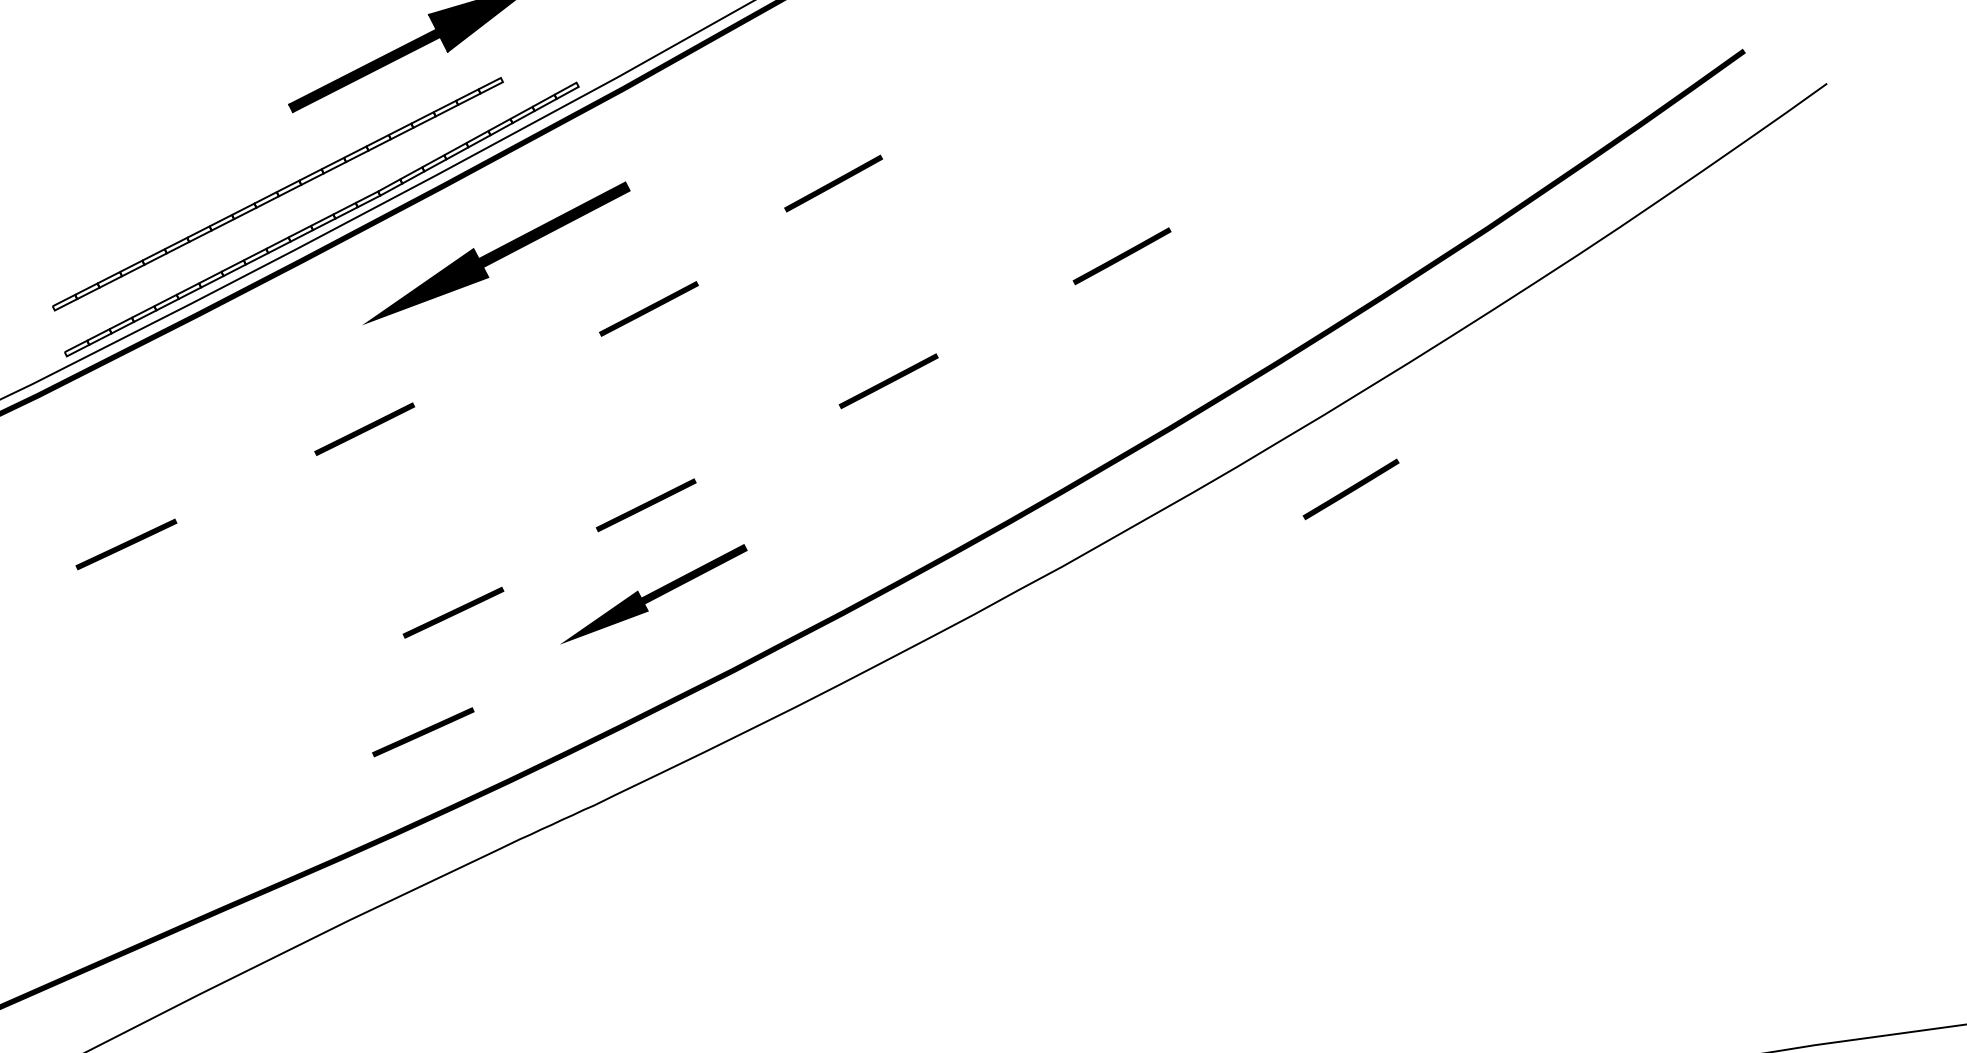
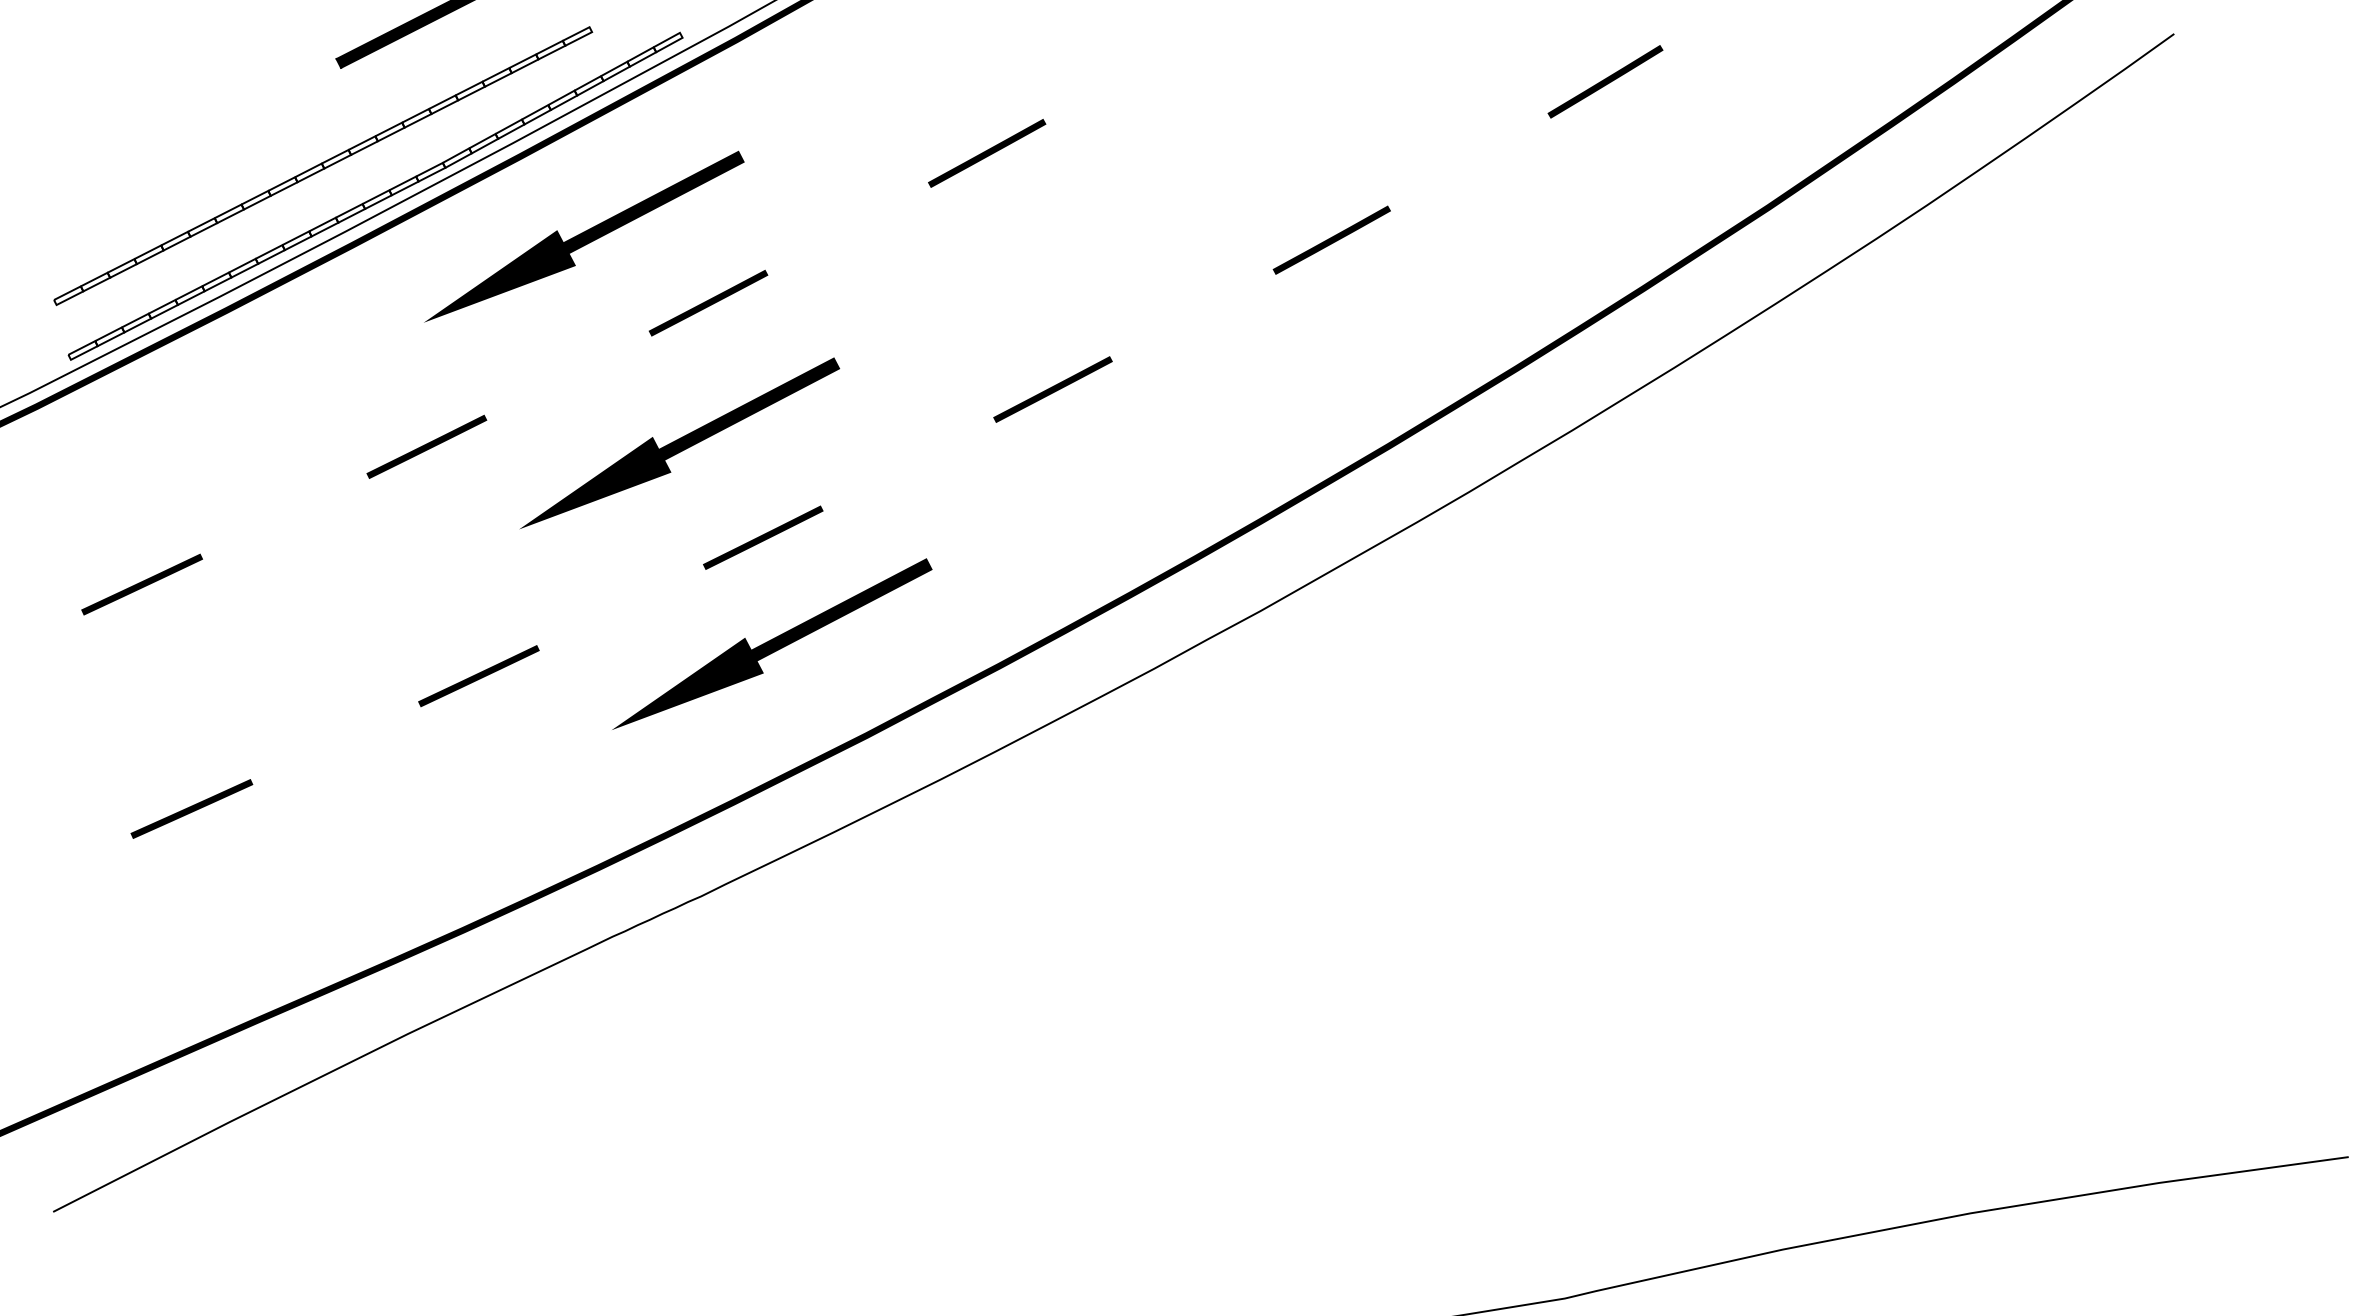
curve: (648, 308) -> (708, 302), moved
part: (576, 426) -> (679, 443), added
curve: (1351, 489) -> (1605, 81), moved
part: (653, 593) -> (772, 643), size x1.43
curve: (453, 613) -> (478, 676), moved
curve: (423, 731) -> (191, 808), moved

